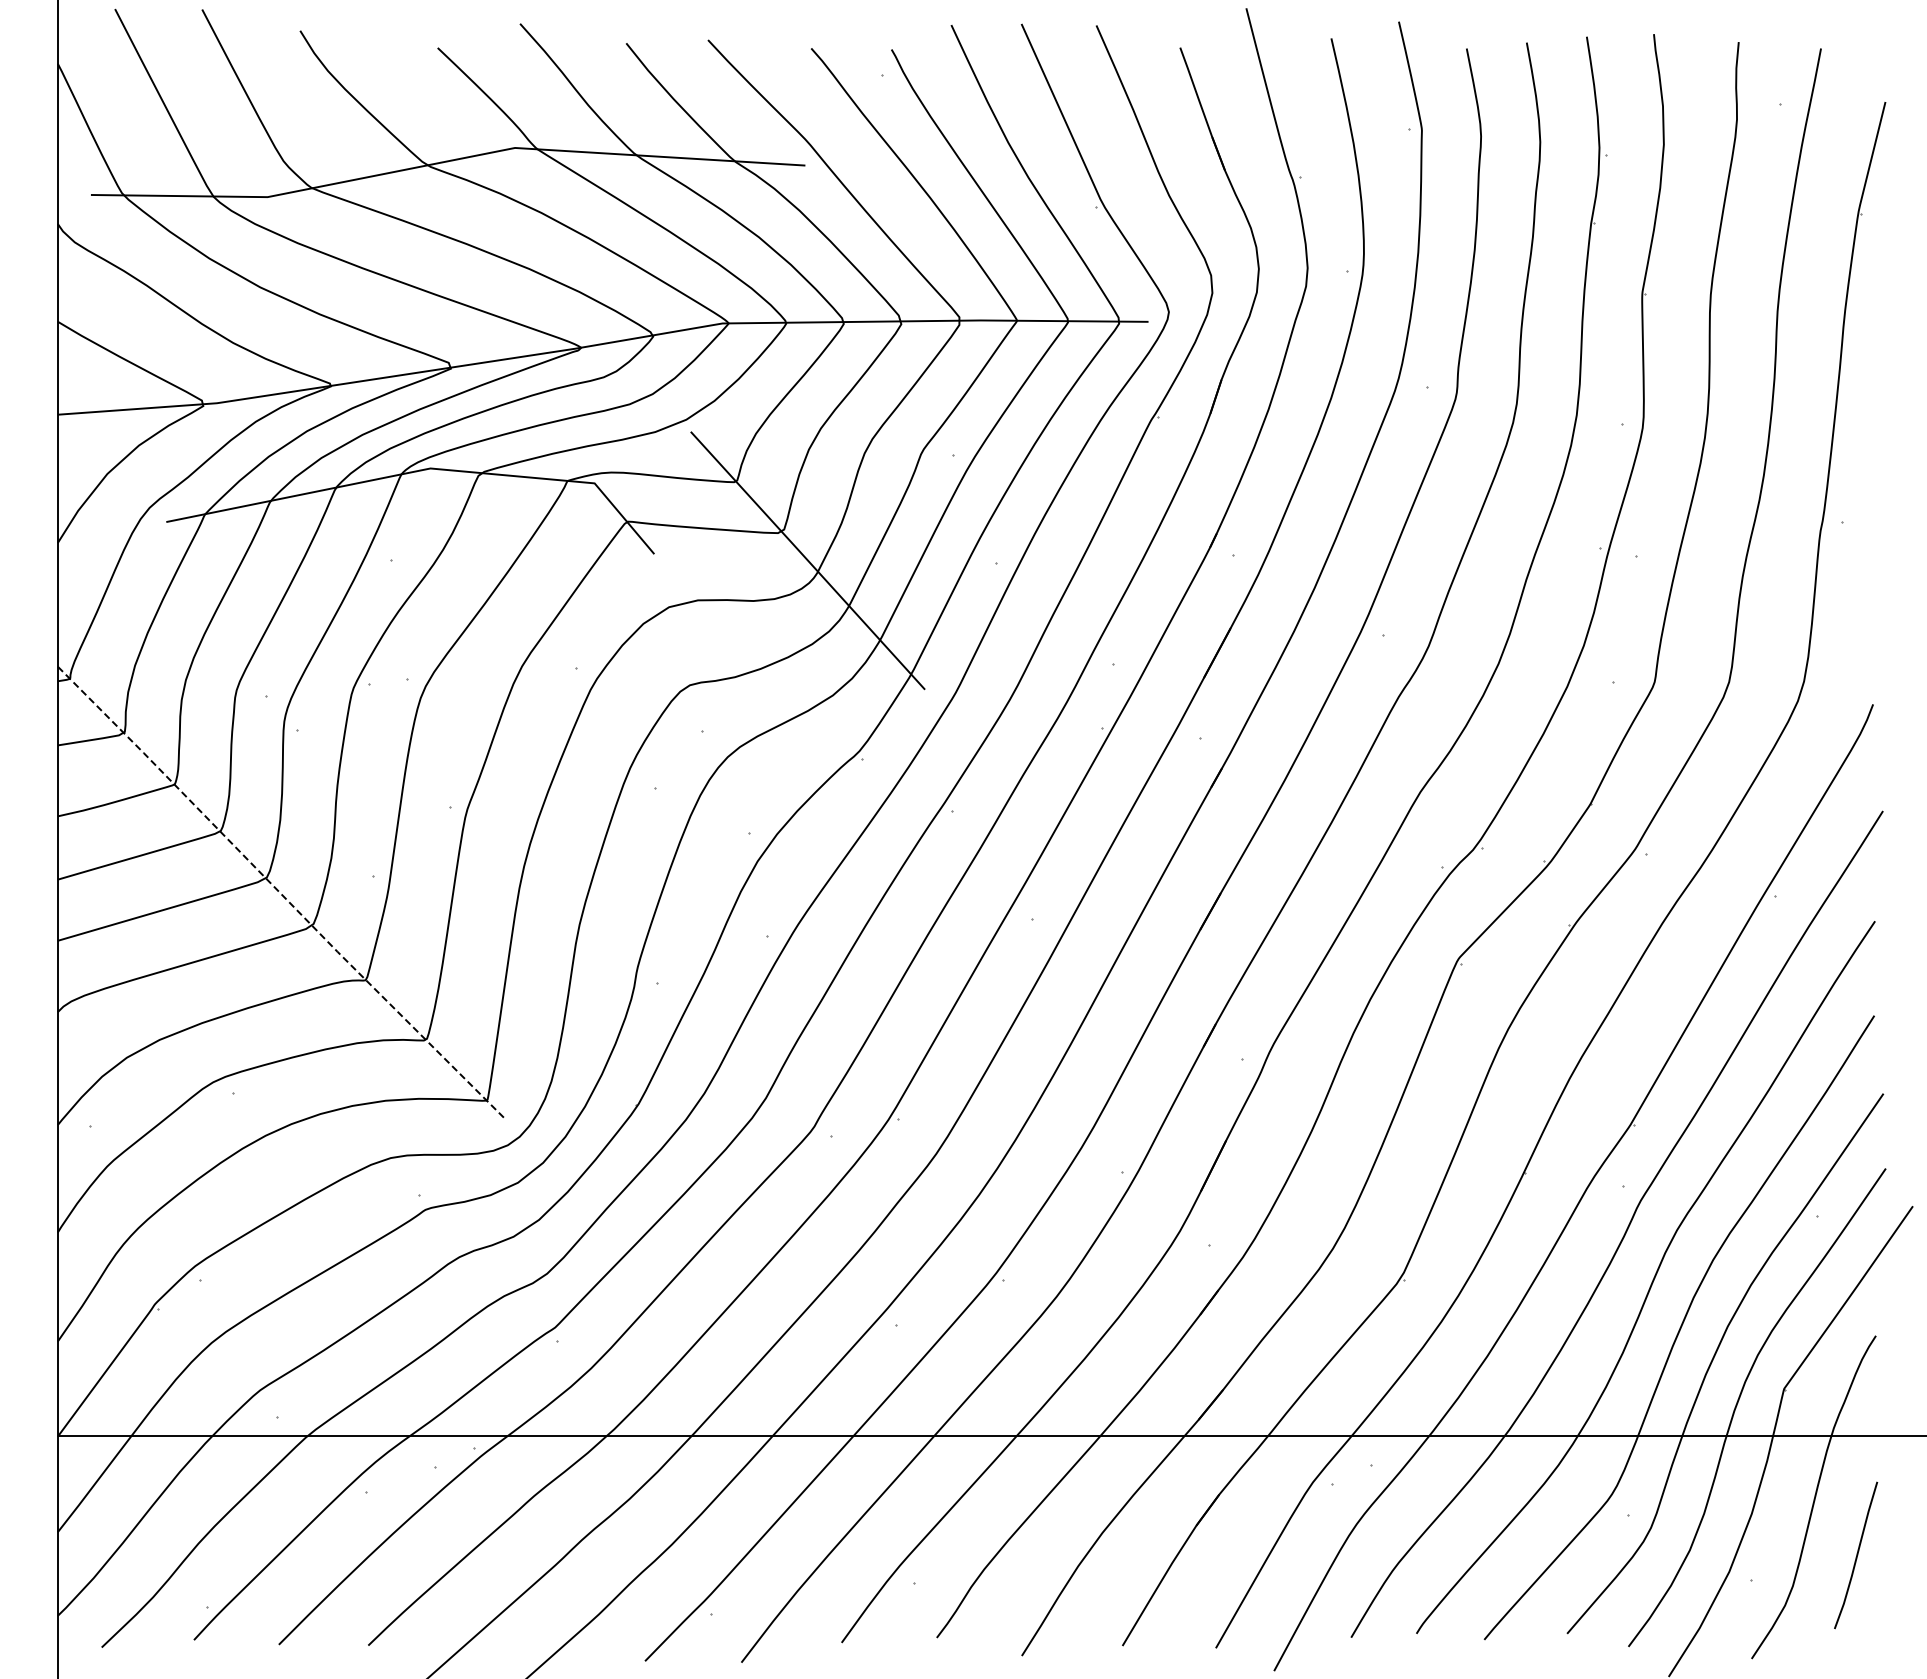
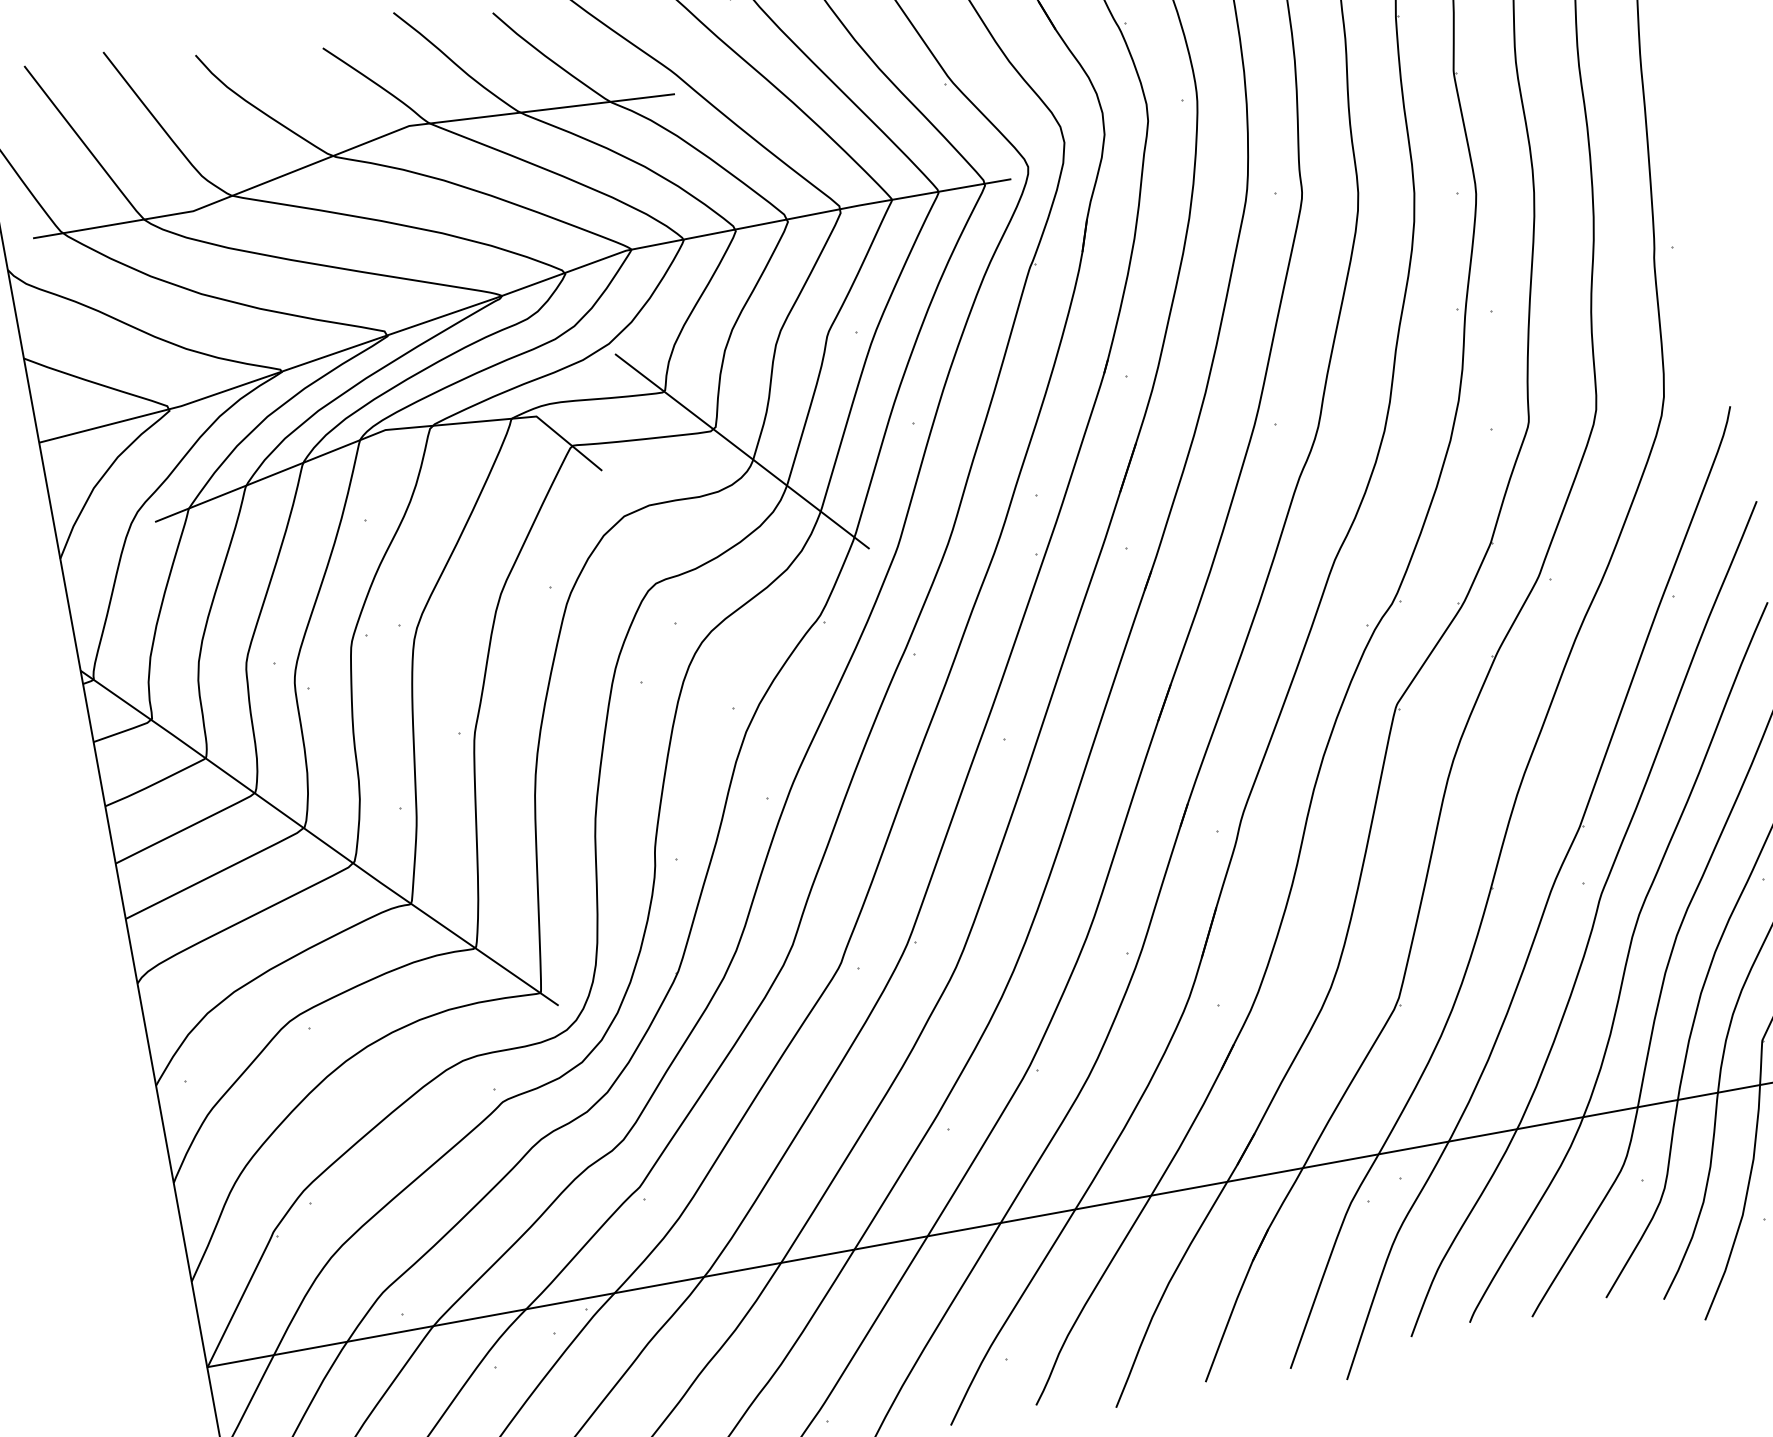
line: (279, 892) -> (318, 838), dashed -> solid

